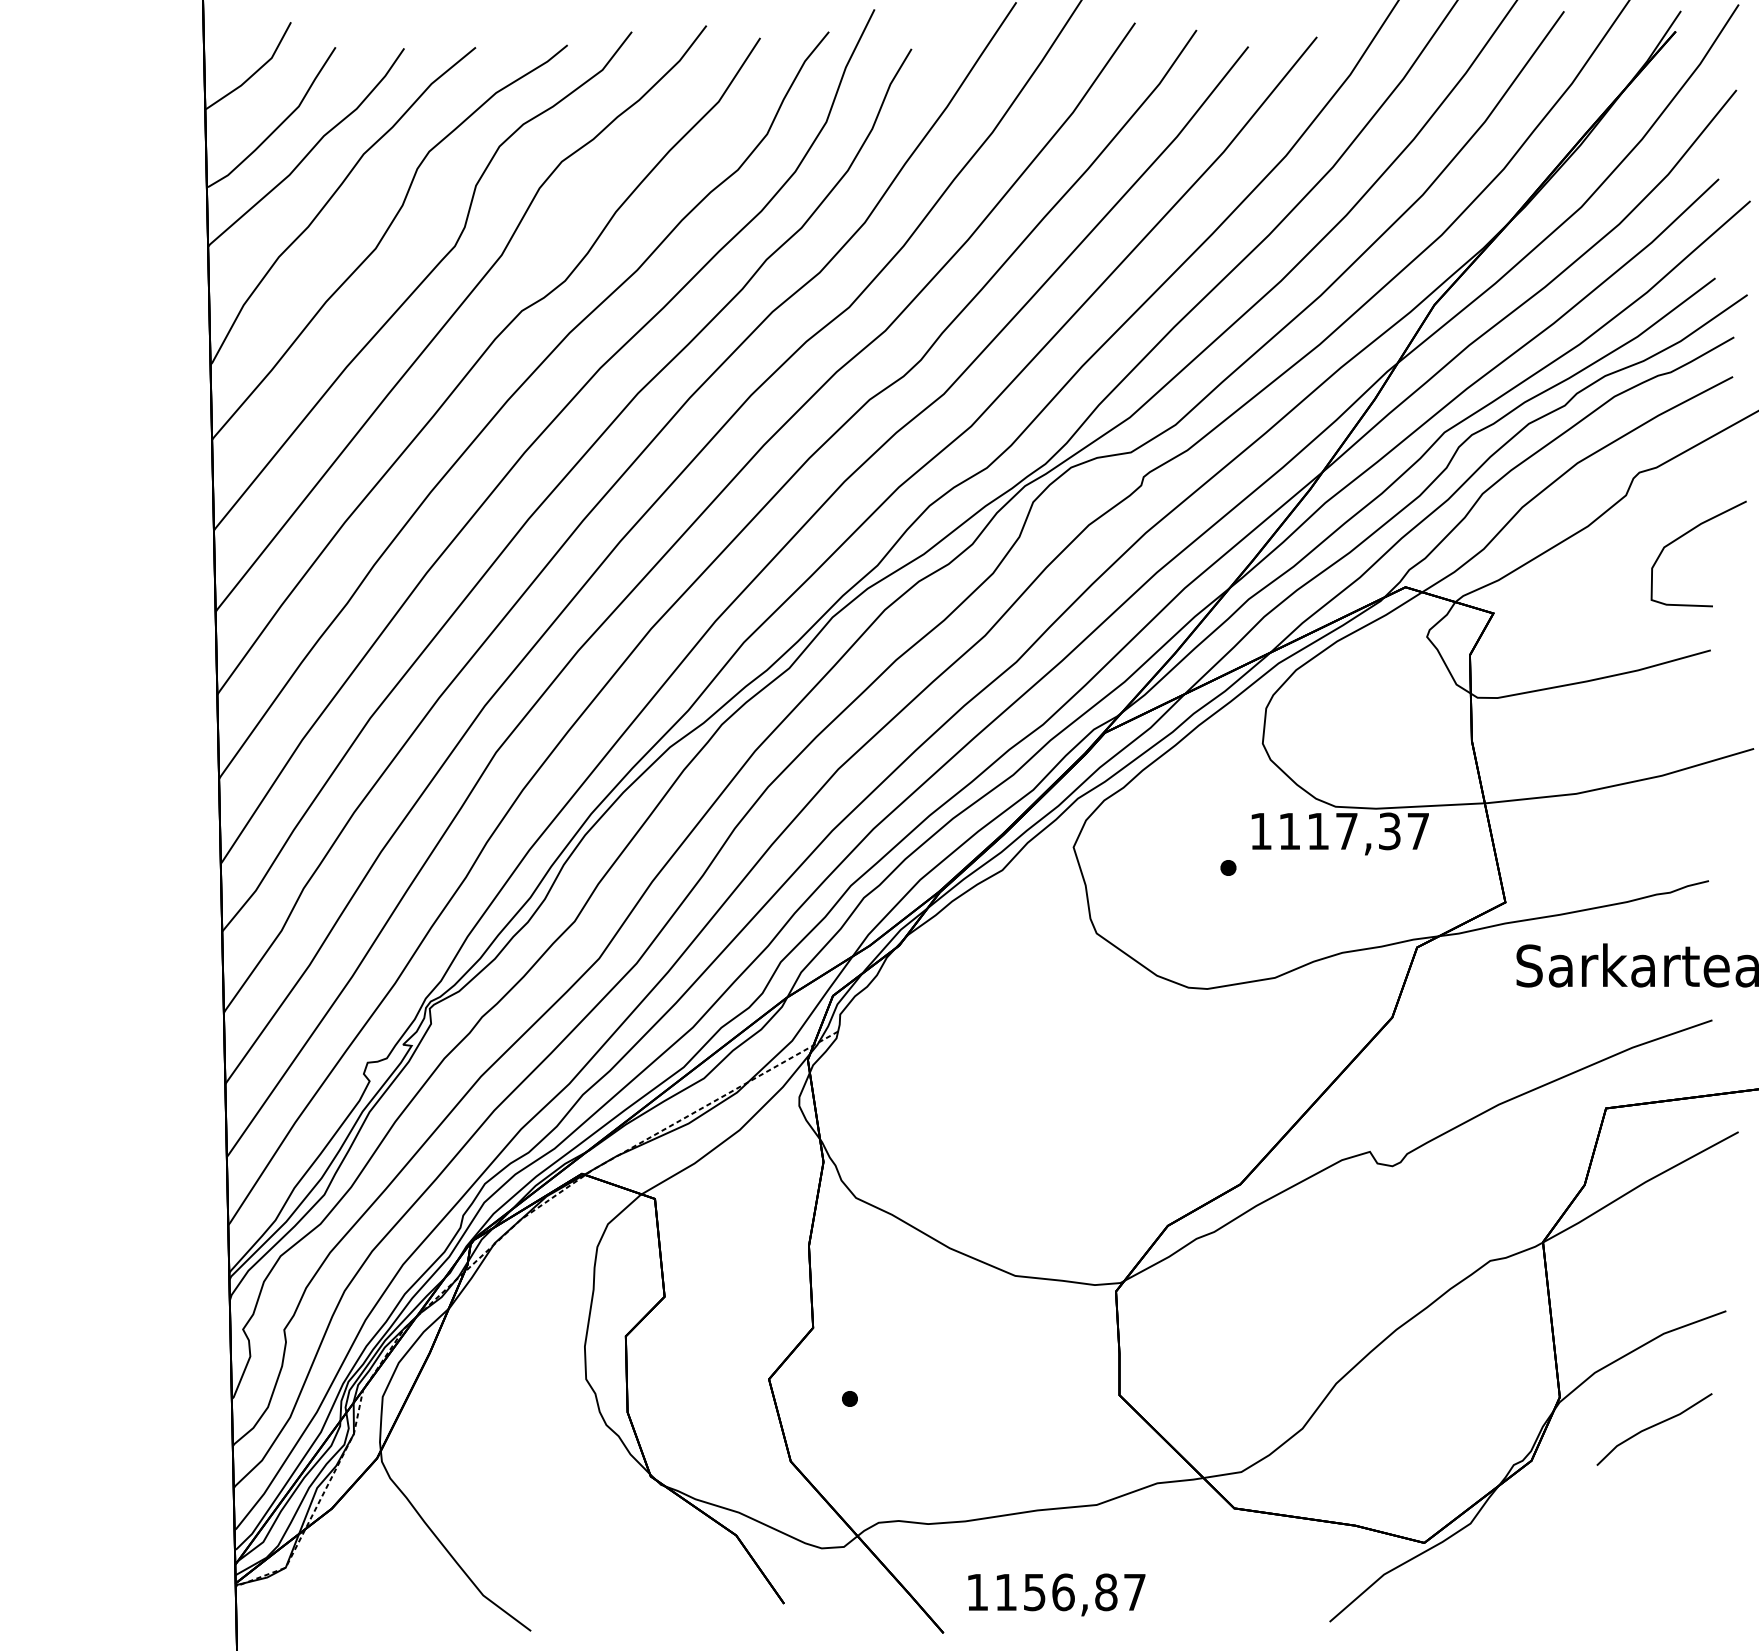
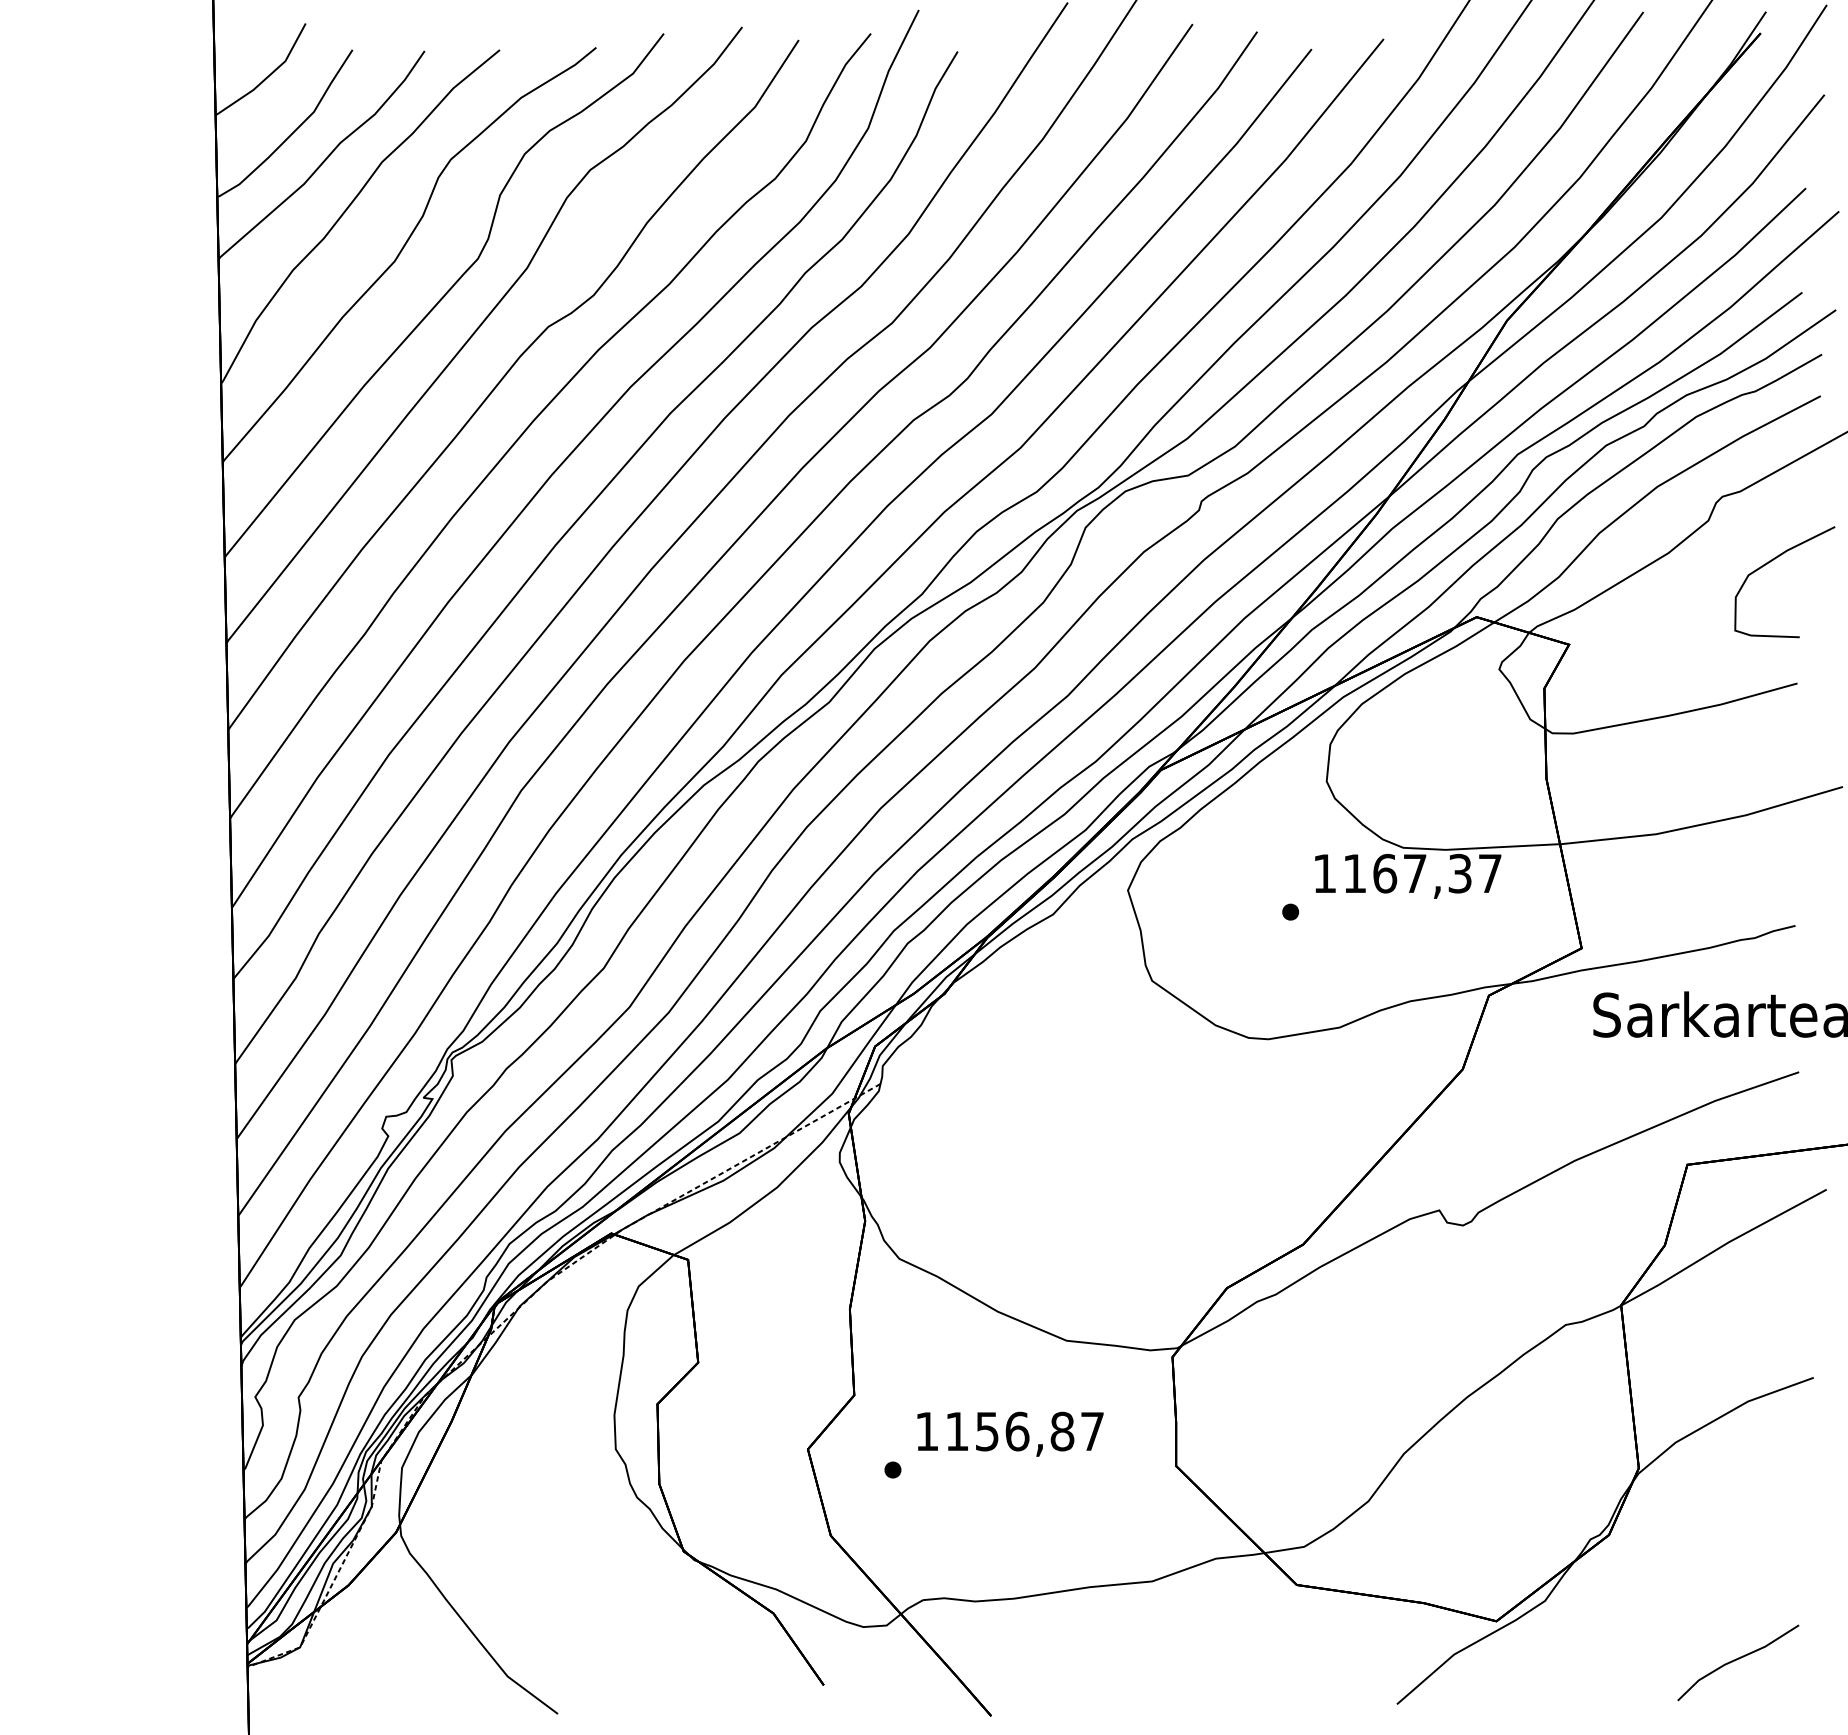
text: (1318, 831) -> (1385, 873), 1117,37 -> 1167,37
line: (1652, 1427) -> (1736, 1660), moved
text: (1056, 1594) -> (1010, 1433), moved

